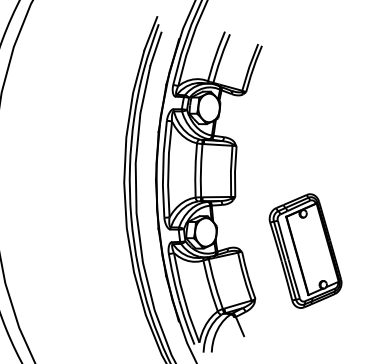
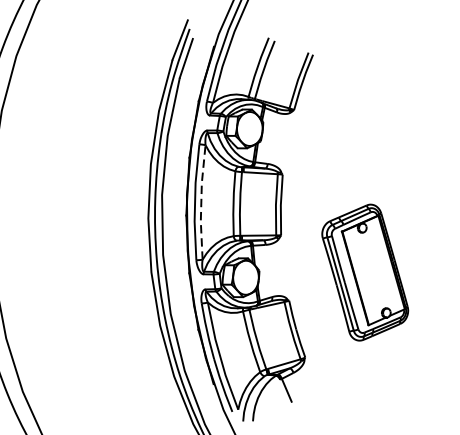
line: (168, 169) -> (201, 202), solid -> dashed
part: (305, 250) -> (365, 271), moved

